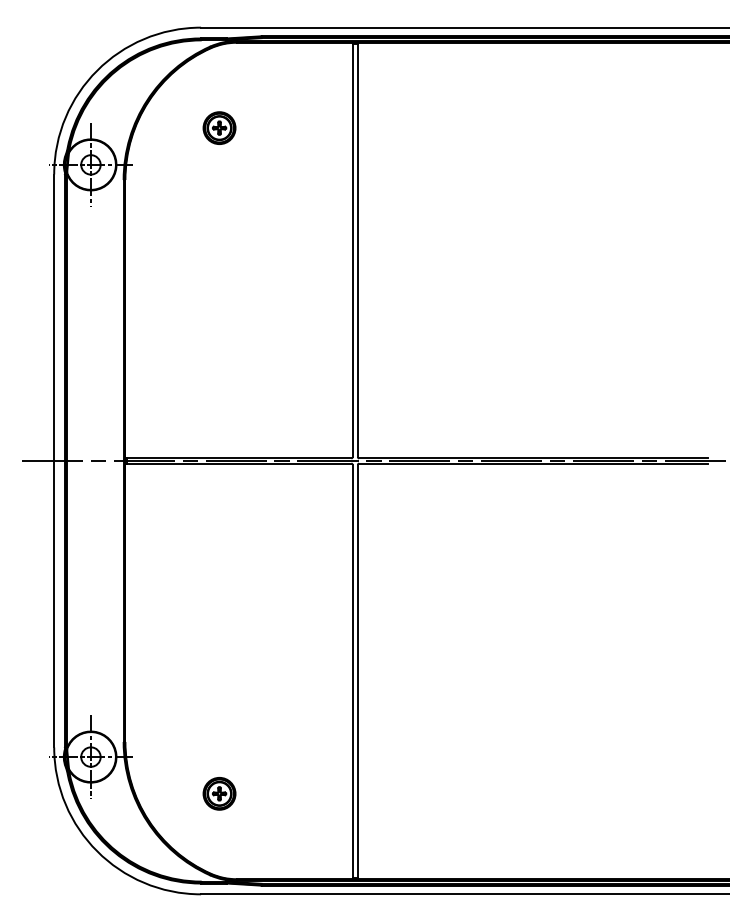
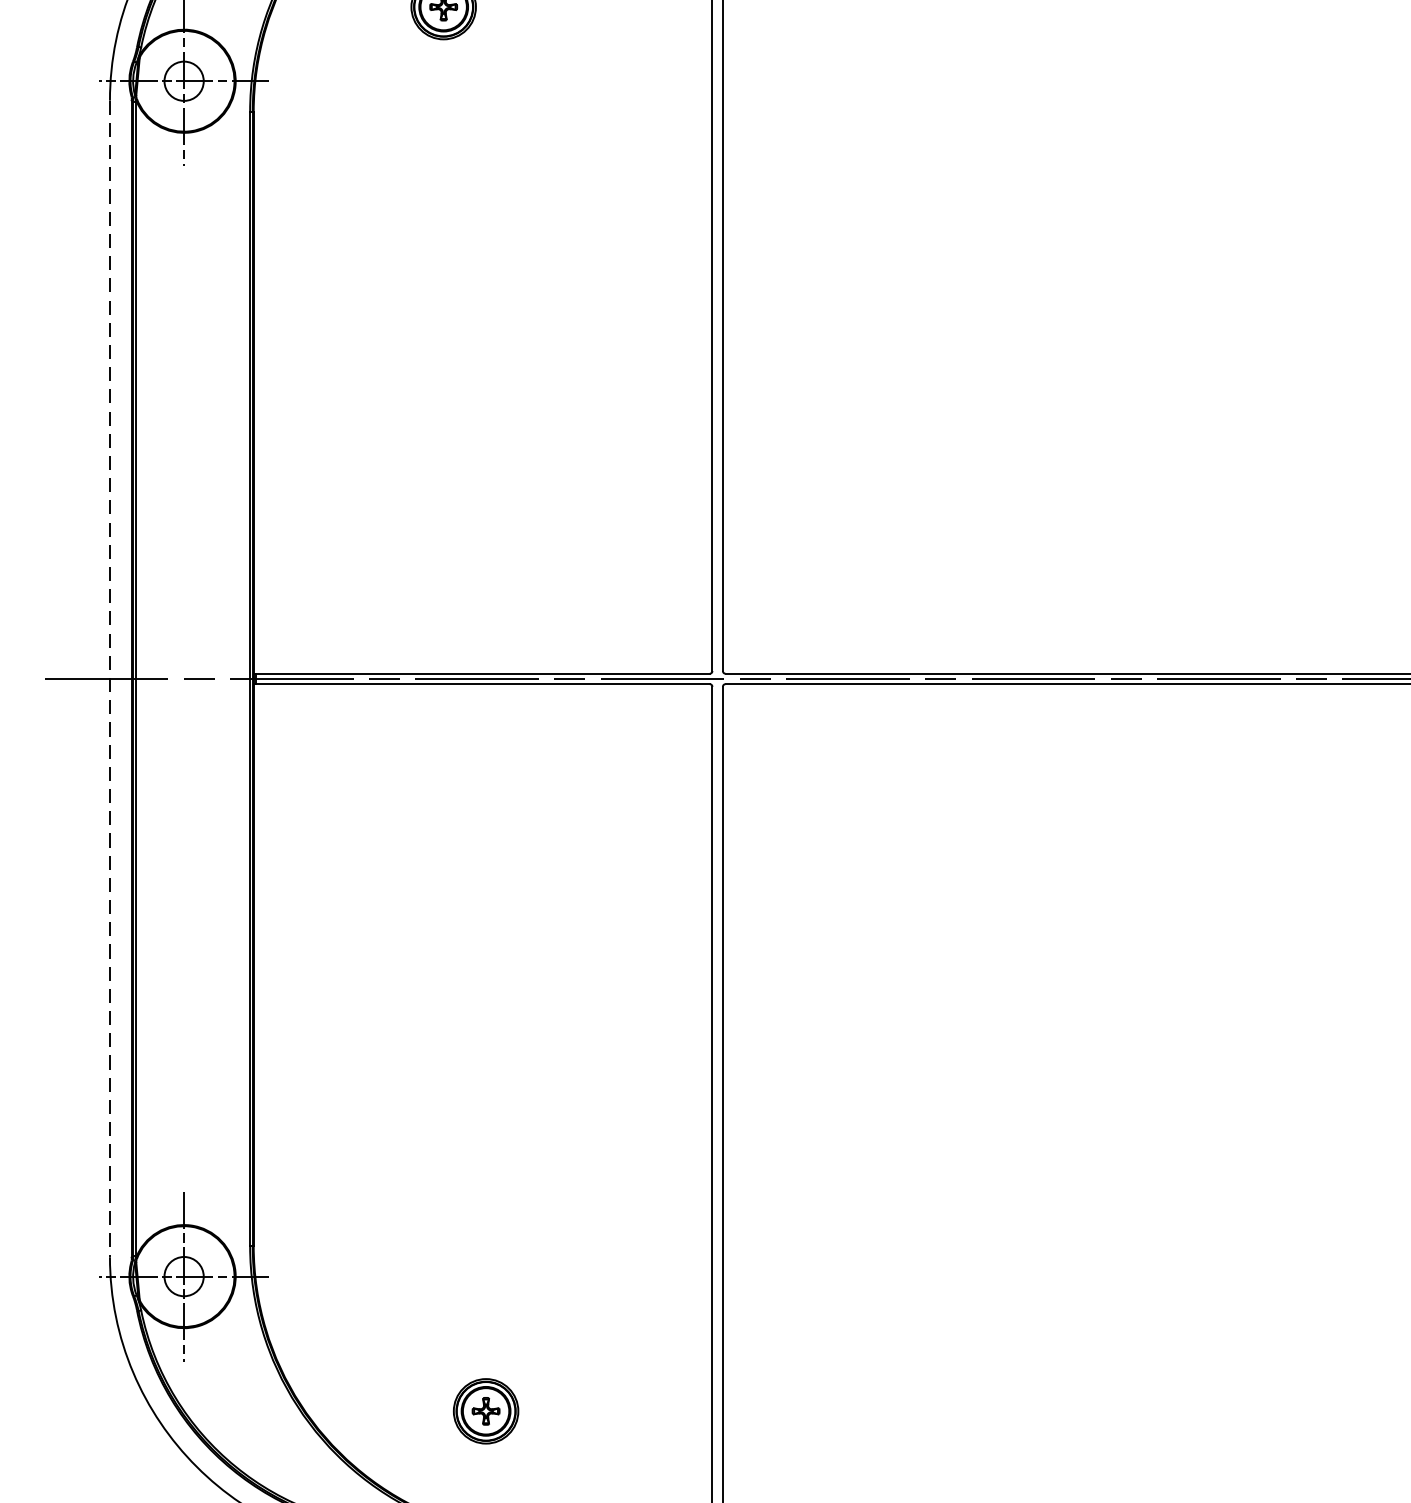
line: (54, 461) -> (110, 679), solid -> dashed
part: (219, 793) -> (485, 1410), moved

